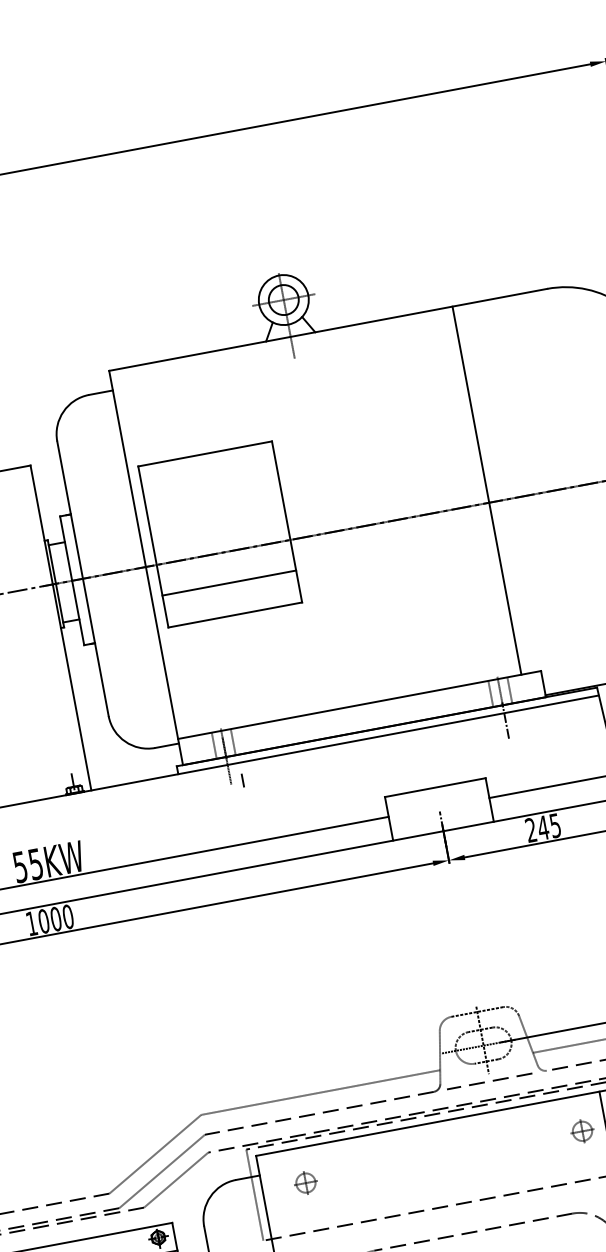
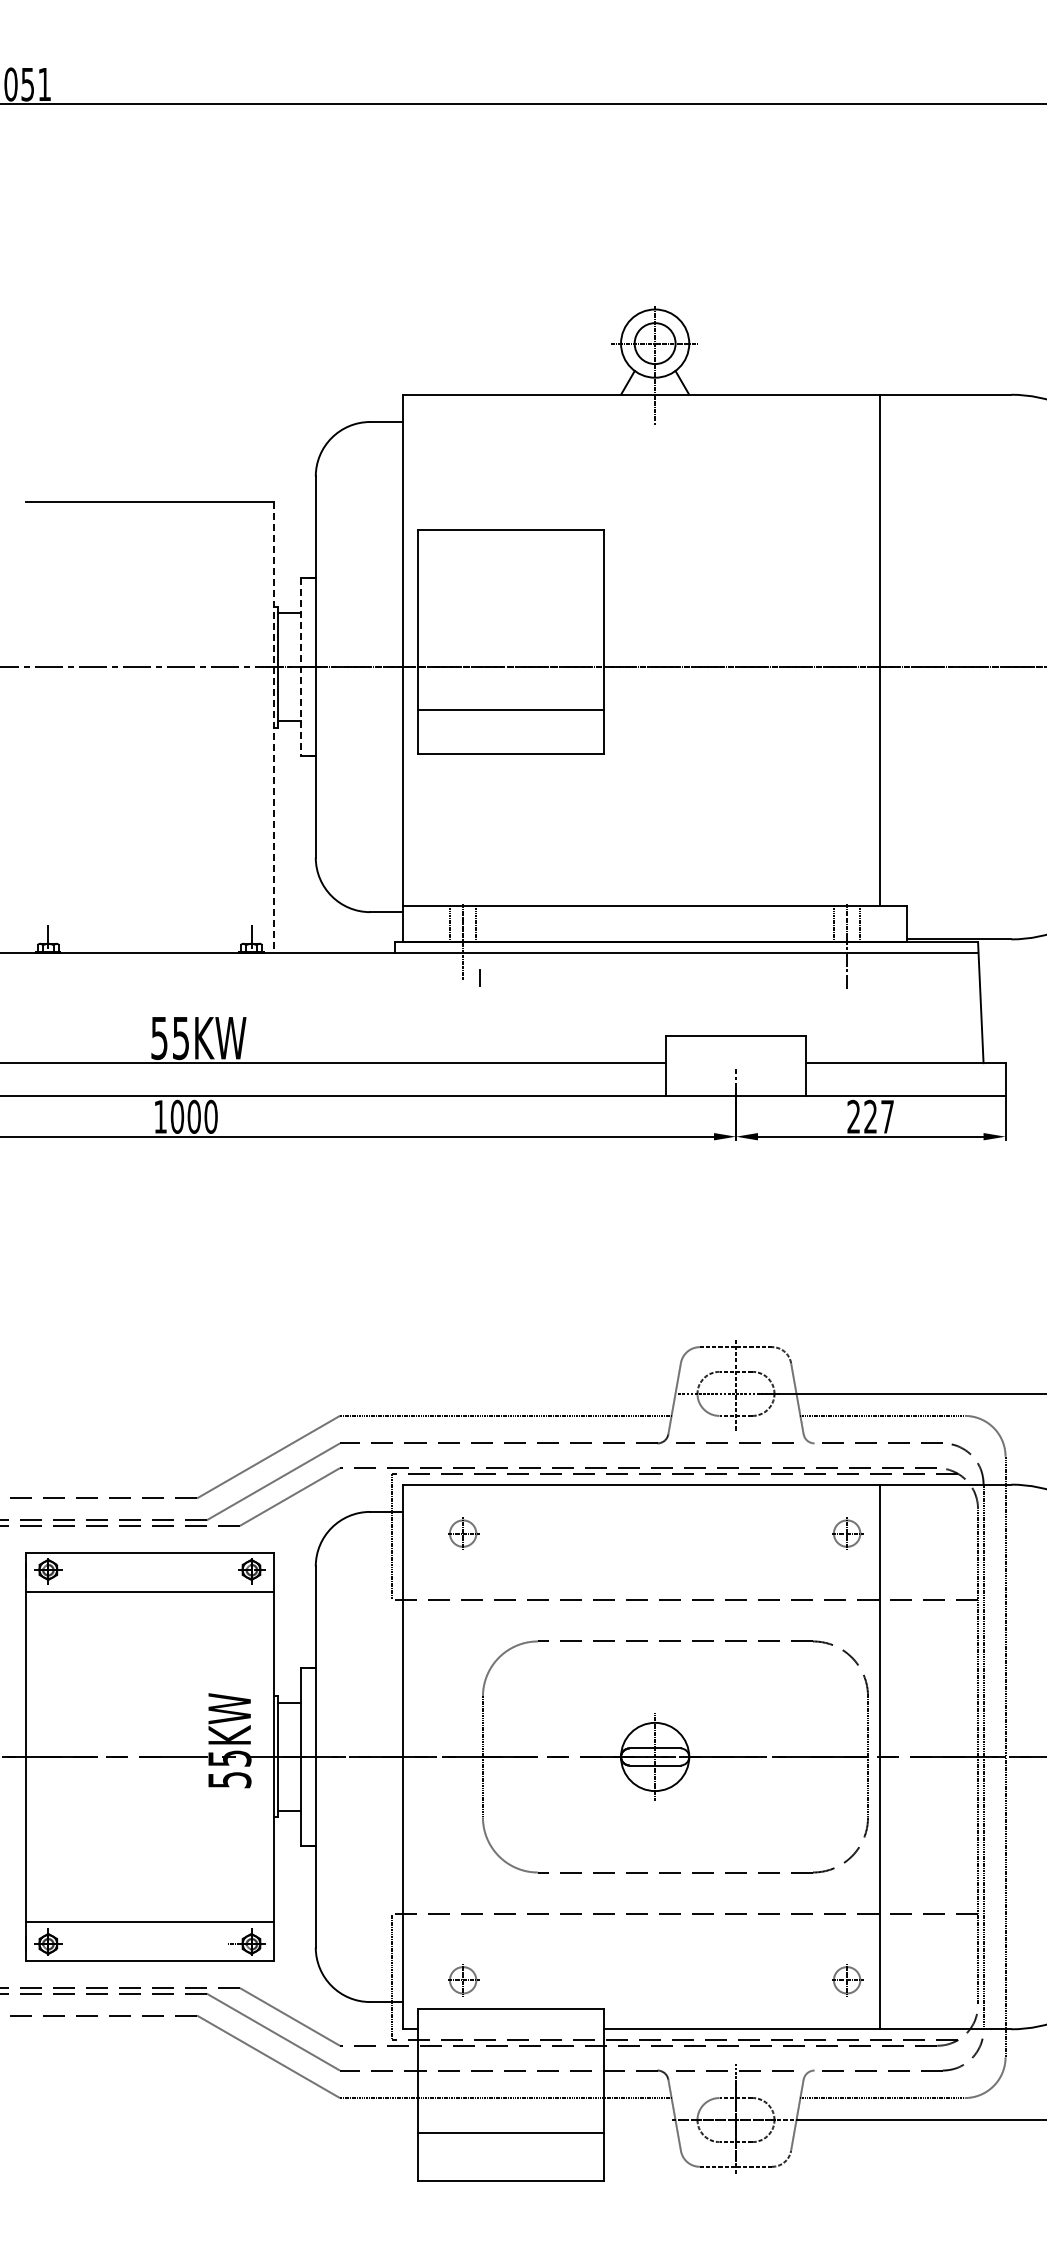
line: (72, 581) -> (300, 667), solid -> dashed
line: (60, 628) -> (273, 727), solid -> dashed
text: (548, 826) -> (878, 1116), 245 -> 227

